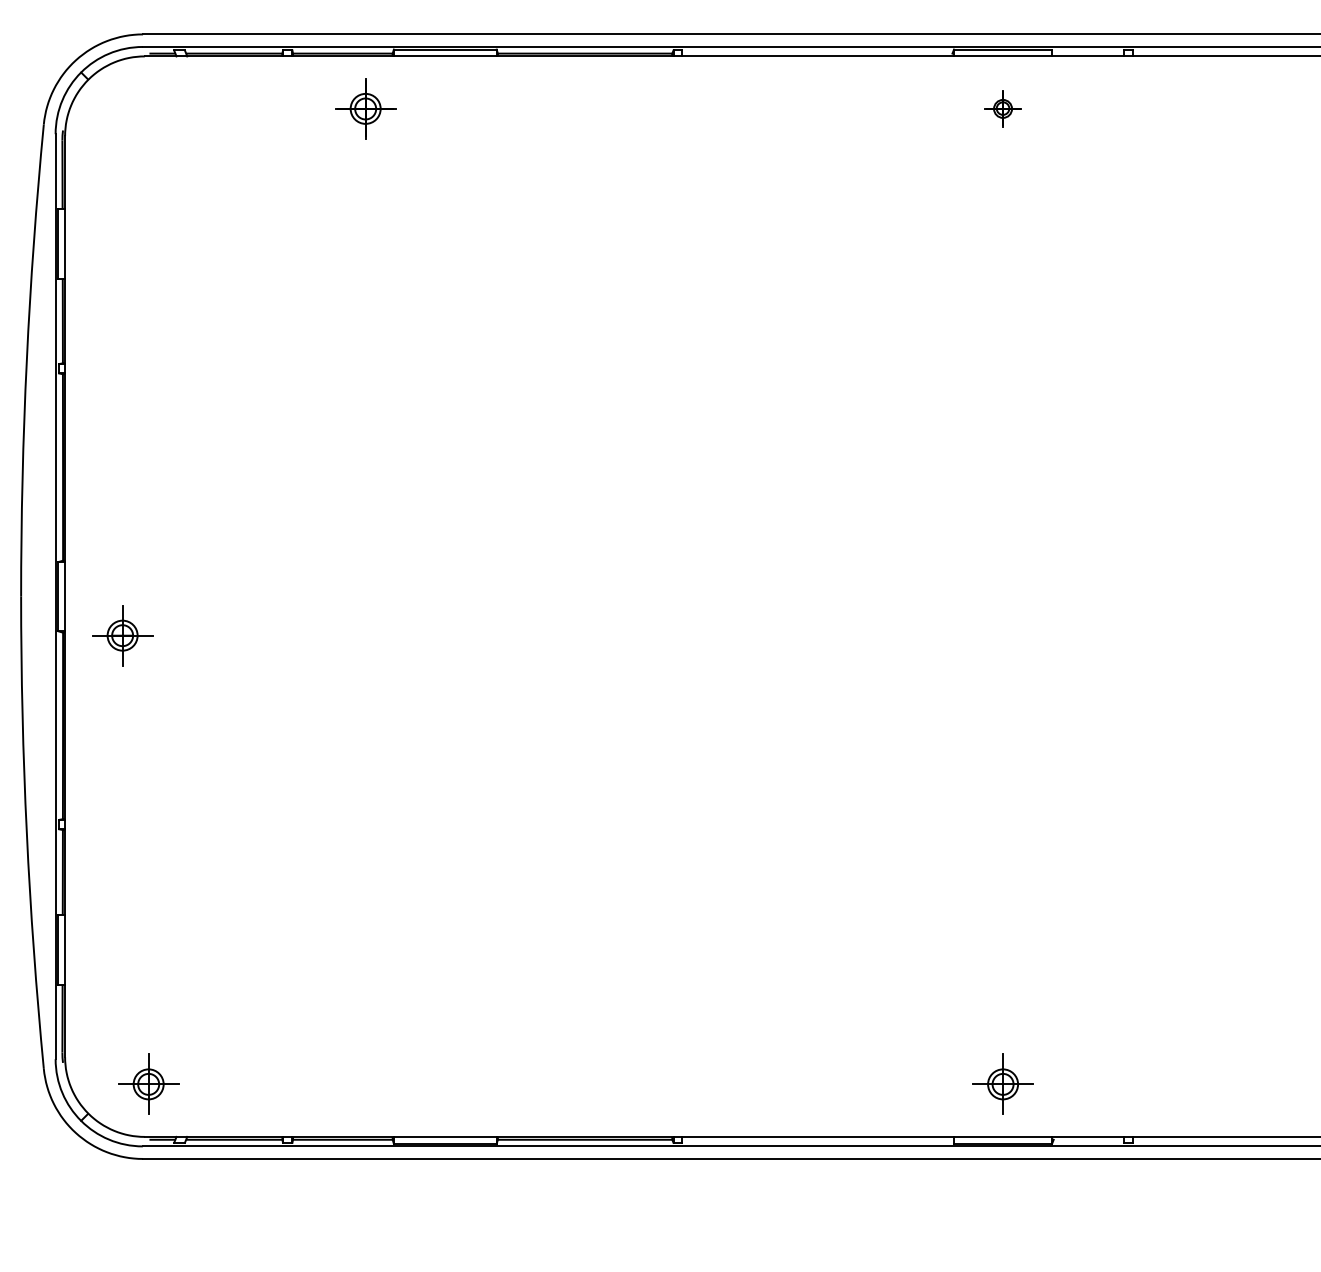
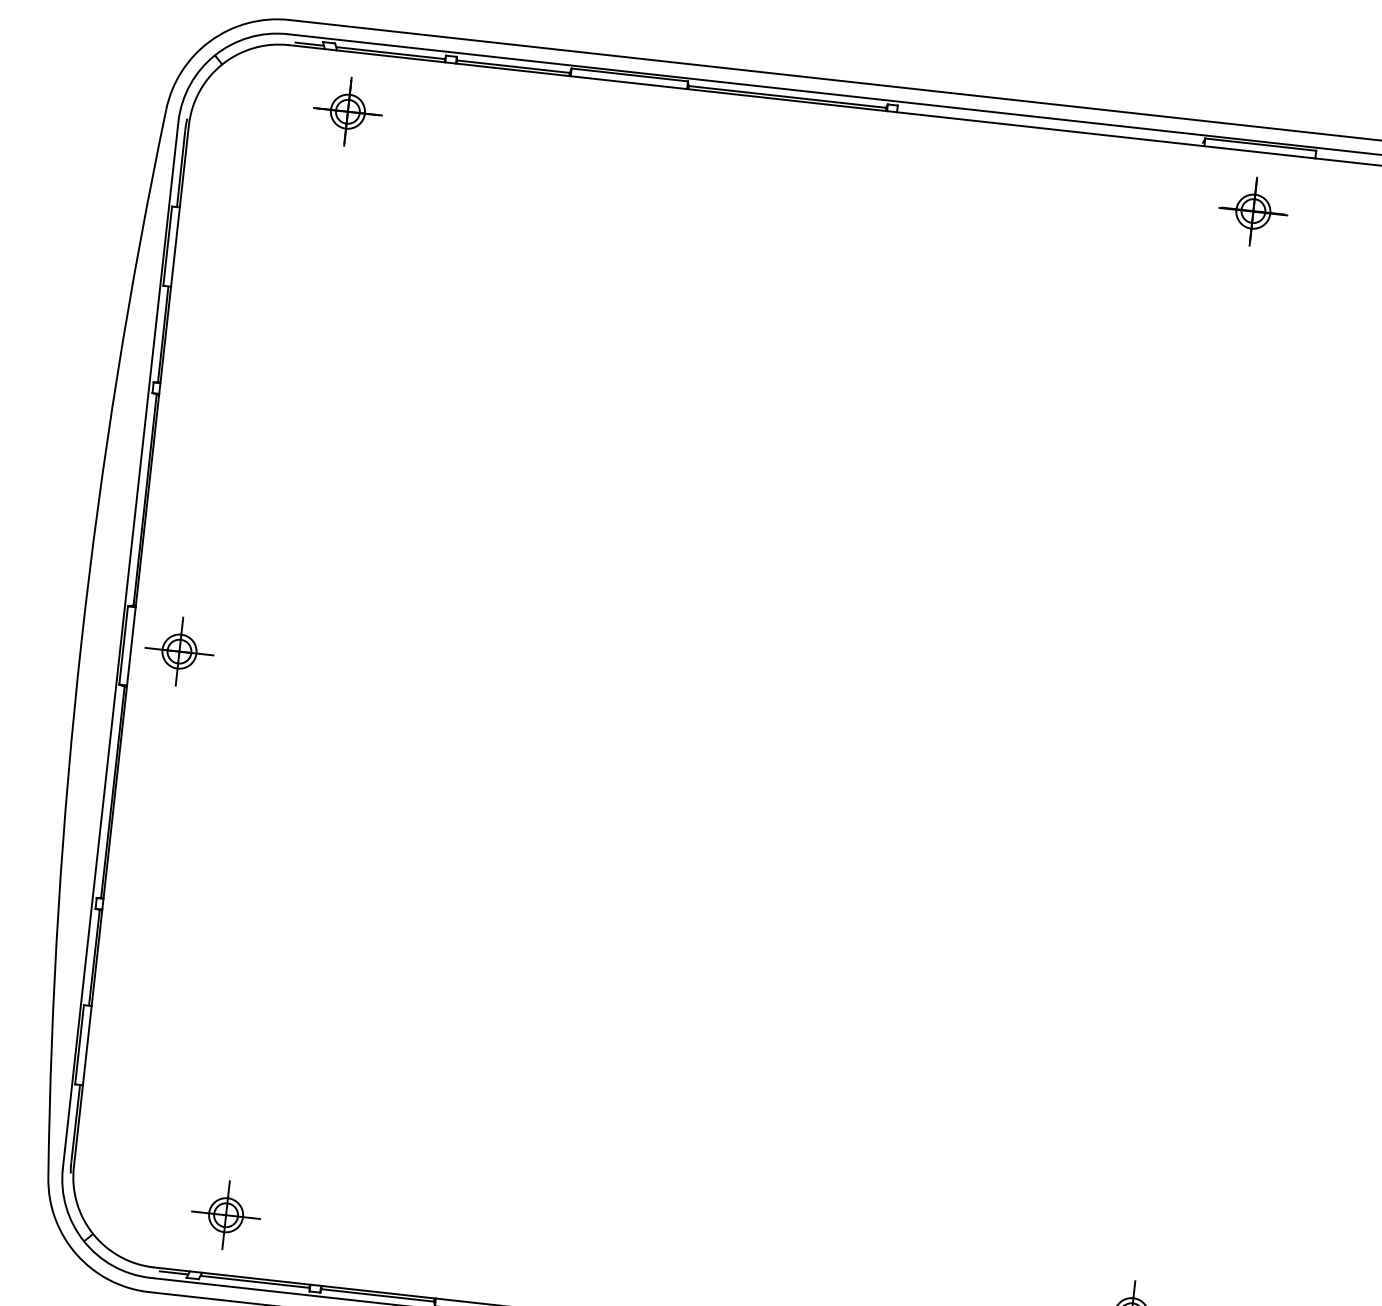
part: (365, 108) -> (347, 111), moved
part: (1002, 108) -> (1252, 211), size x1.67
part: (122, 635) -> (179, 651), moved
part: (148, 1083) -> (226, 1214), moved

